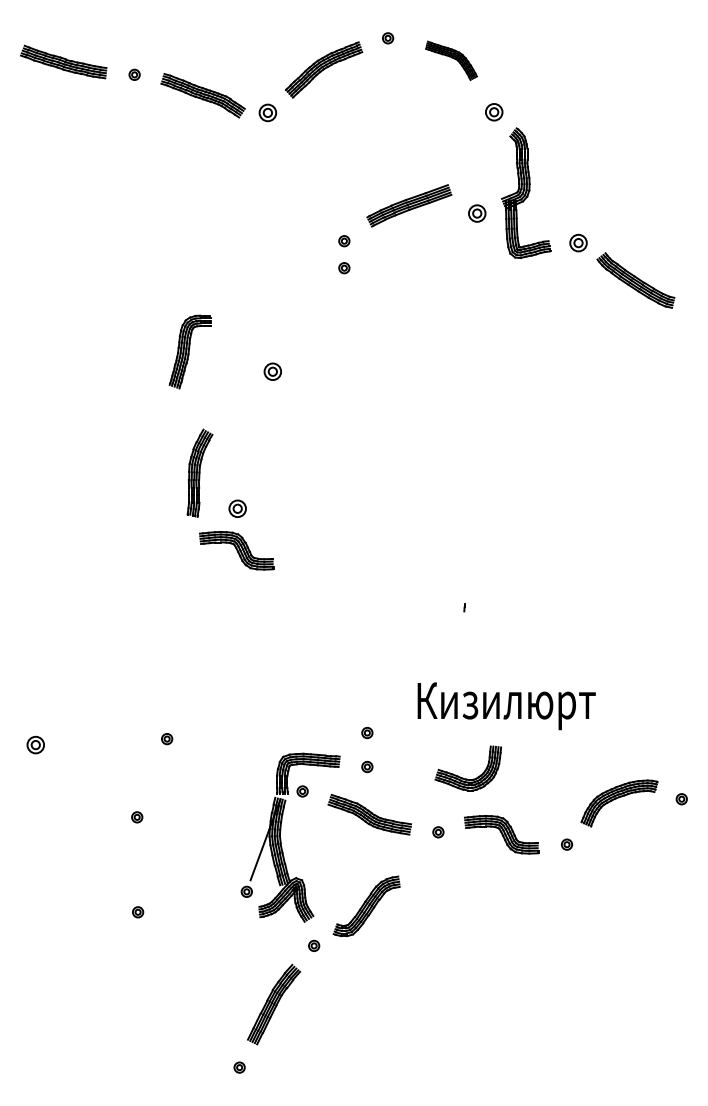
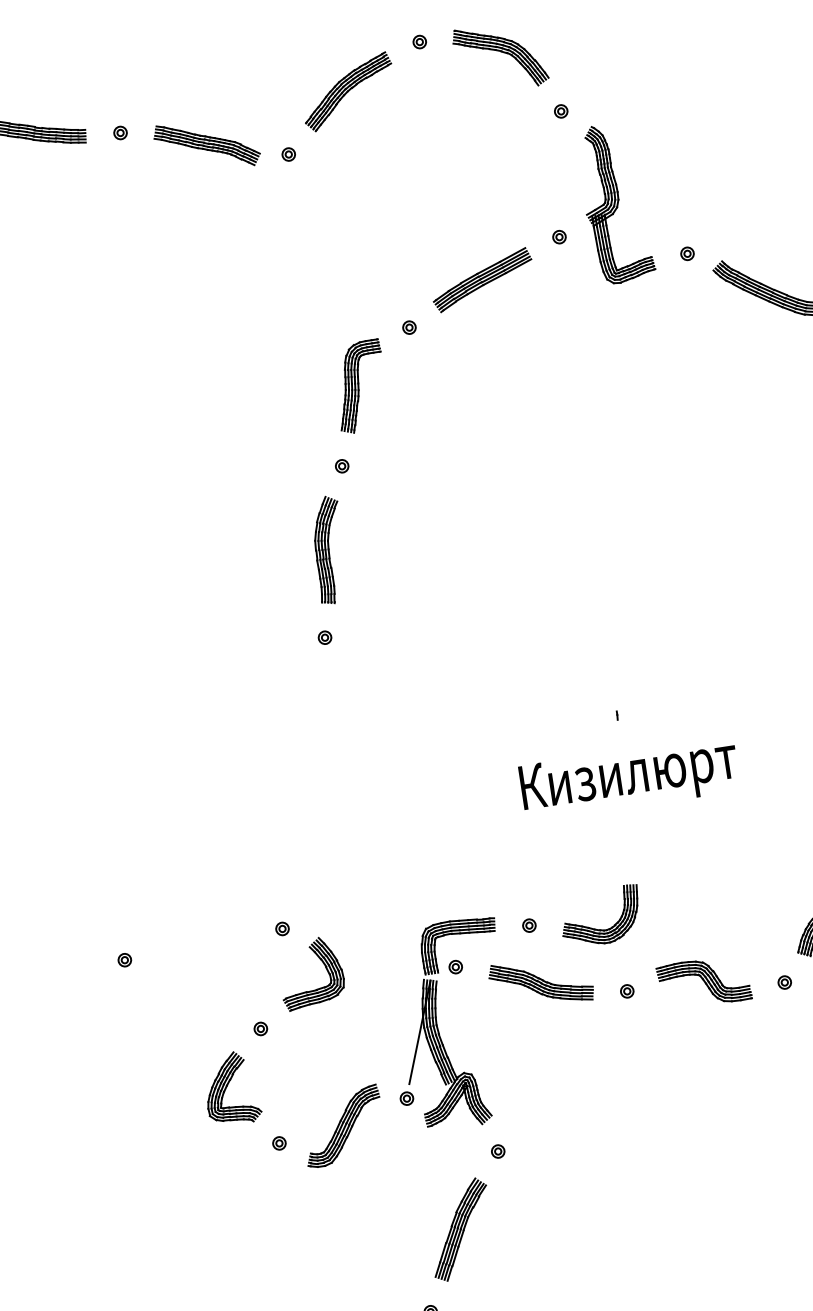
part: (451, 60) -> (500, 57), size x1.43
part: (493, 111) -> (560, 110), size x0.62
part: (268, 113) -> (289, 154), size x0.62
part: (409, 205) -> (482, 279), moved
part: (476, 213) -> (558, 237), size x0.62
part: (344, 241) -> (404, 295), removed
part: (578, 242) -> (687, 253), size x0.62
part: (189, 351) -> (359, 386), moved
part: (272, 372) -> (341, 466), size x0.62
part: (199, 472) -> (328, 549), moved
part: (237, 508) -> (324, 637), size x0.62
part: (236, 550) -> (331, 688), removed
text: (506, 706) -> (629, 778), moved
part: (367, 733) -> (523, 885), removed
part: (35, 744) -> (124, 959), size x0.62
part: (196, 775) -> (324, 967), added
part: (463, 777) -> (596, 928), moved
part: (105, 861) -> (230, 1088), added
part: (366, 906) -> (342, 1126), moved

